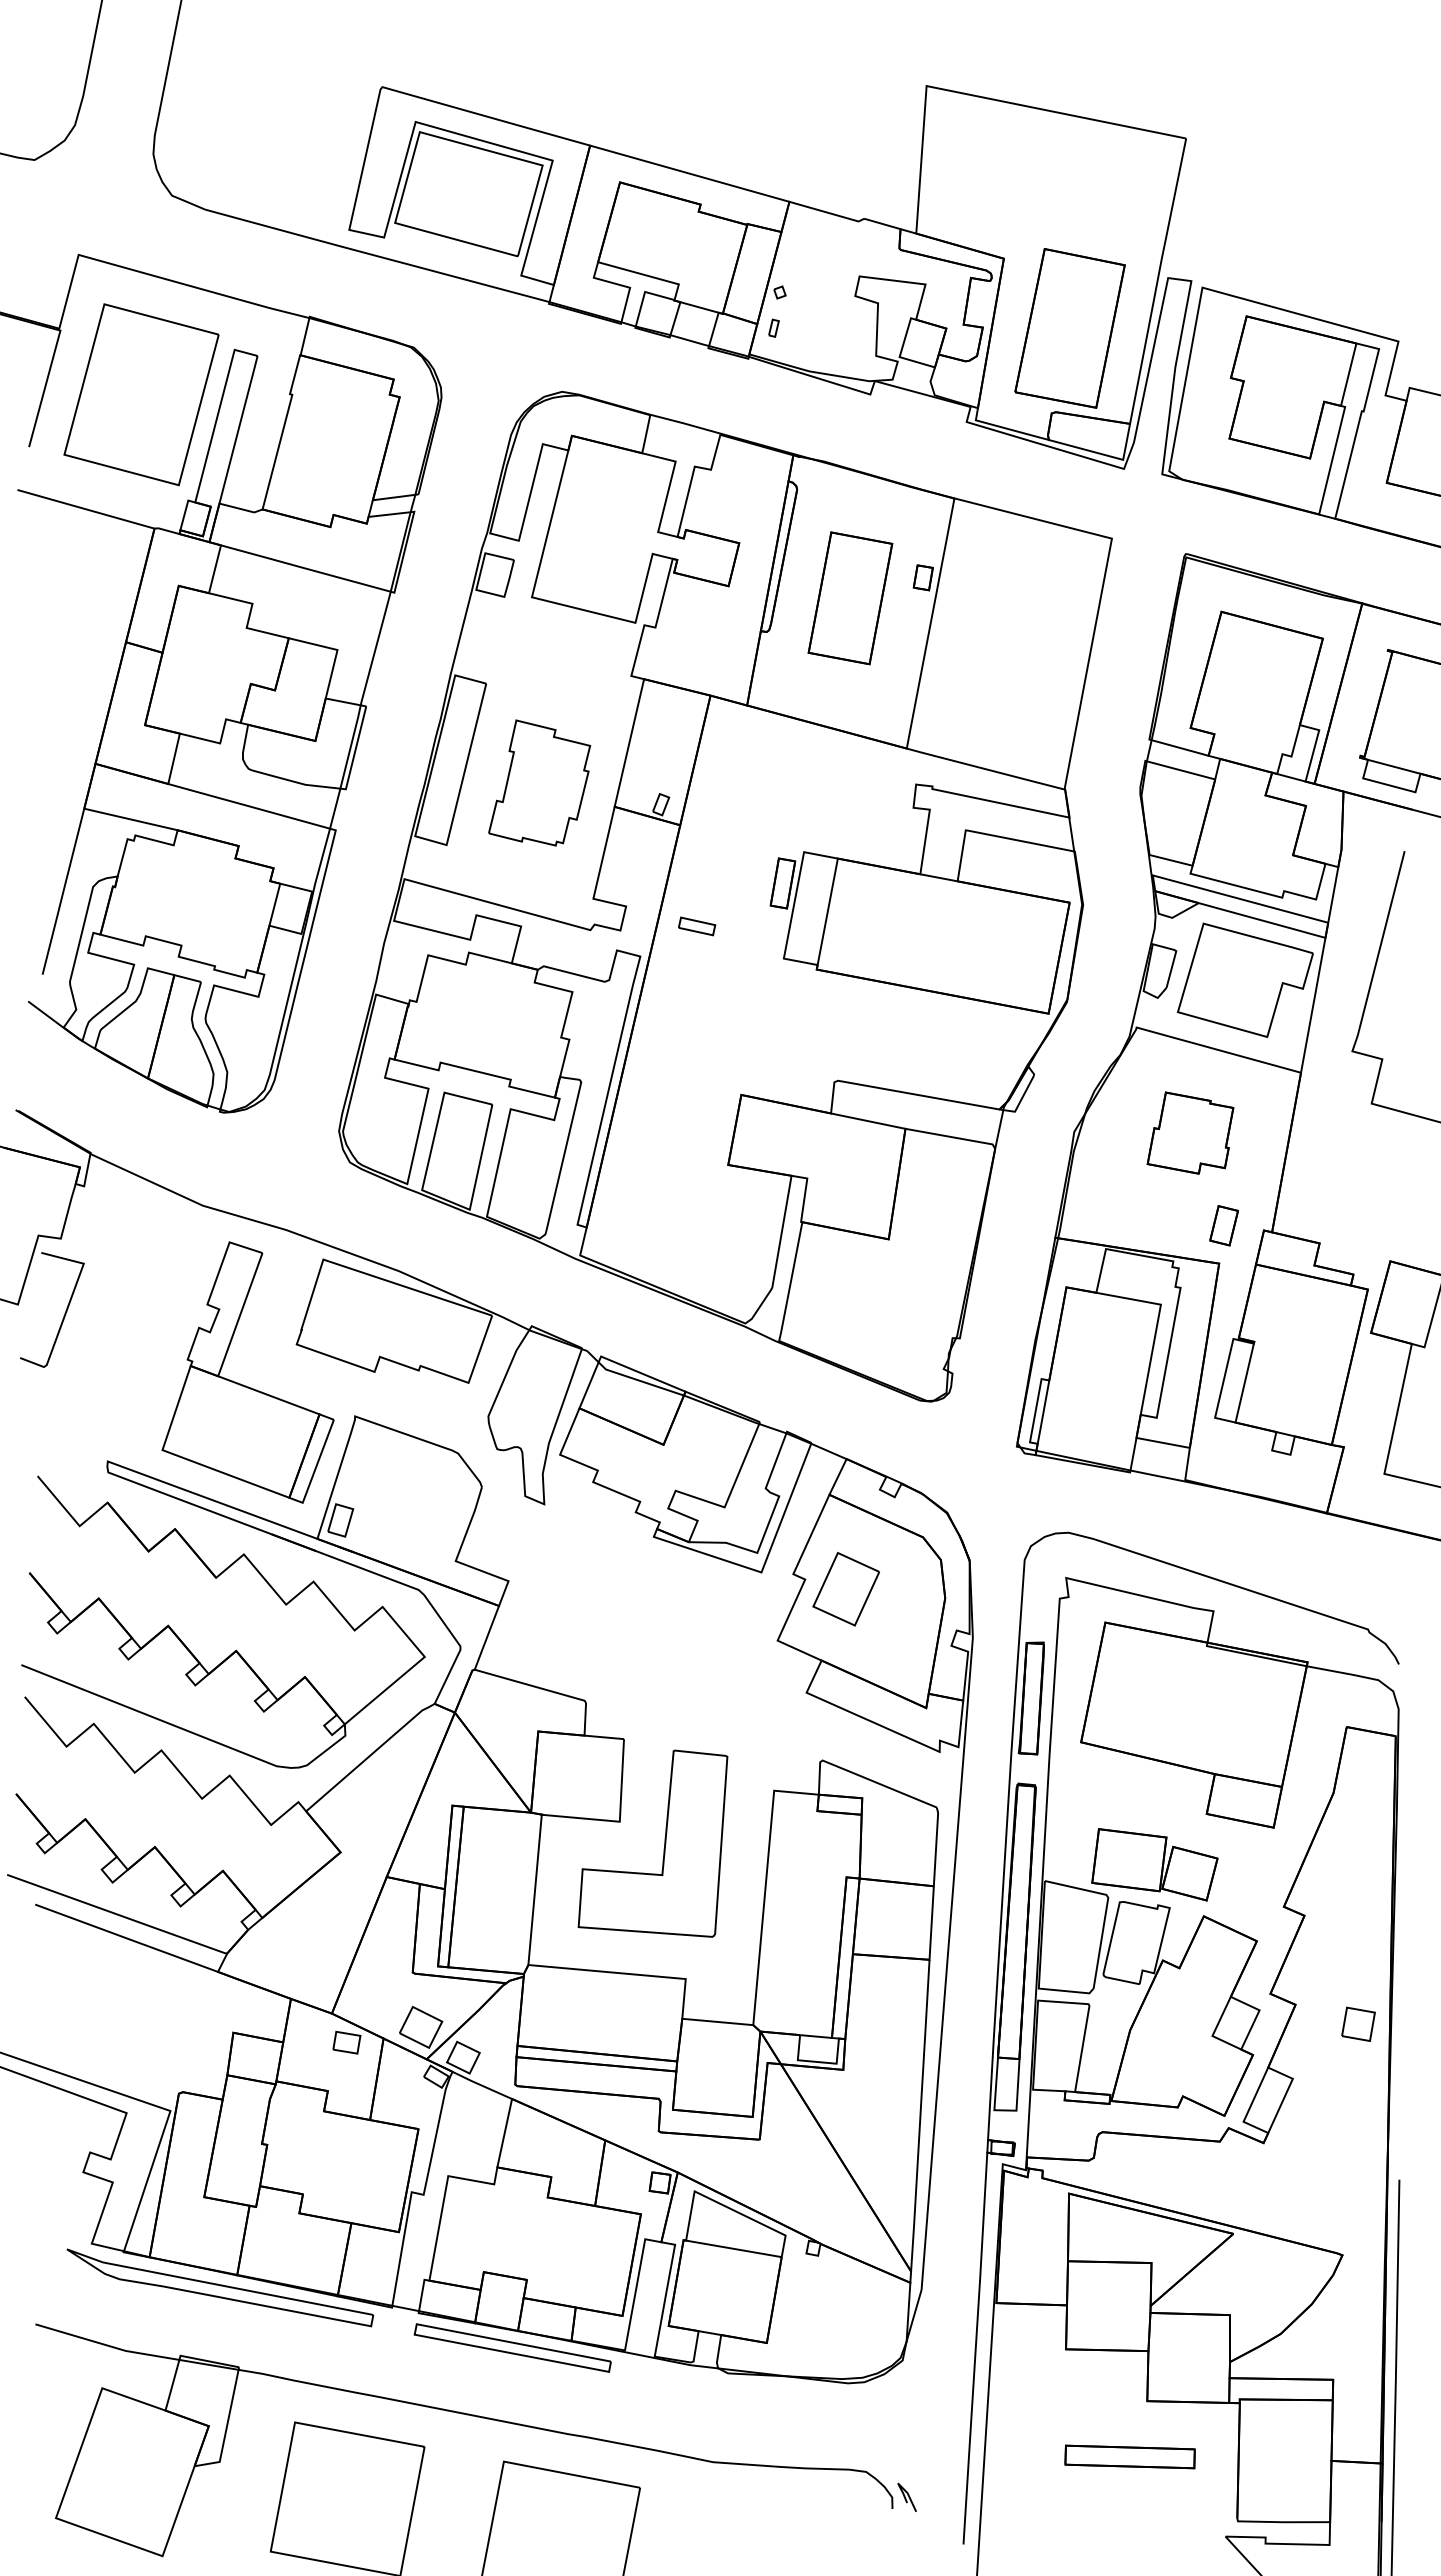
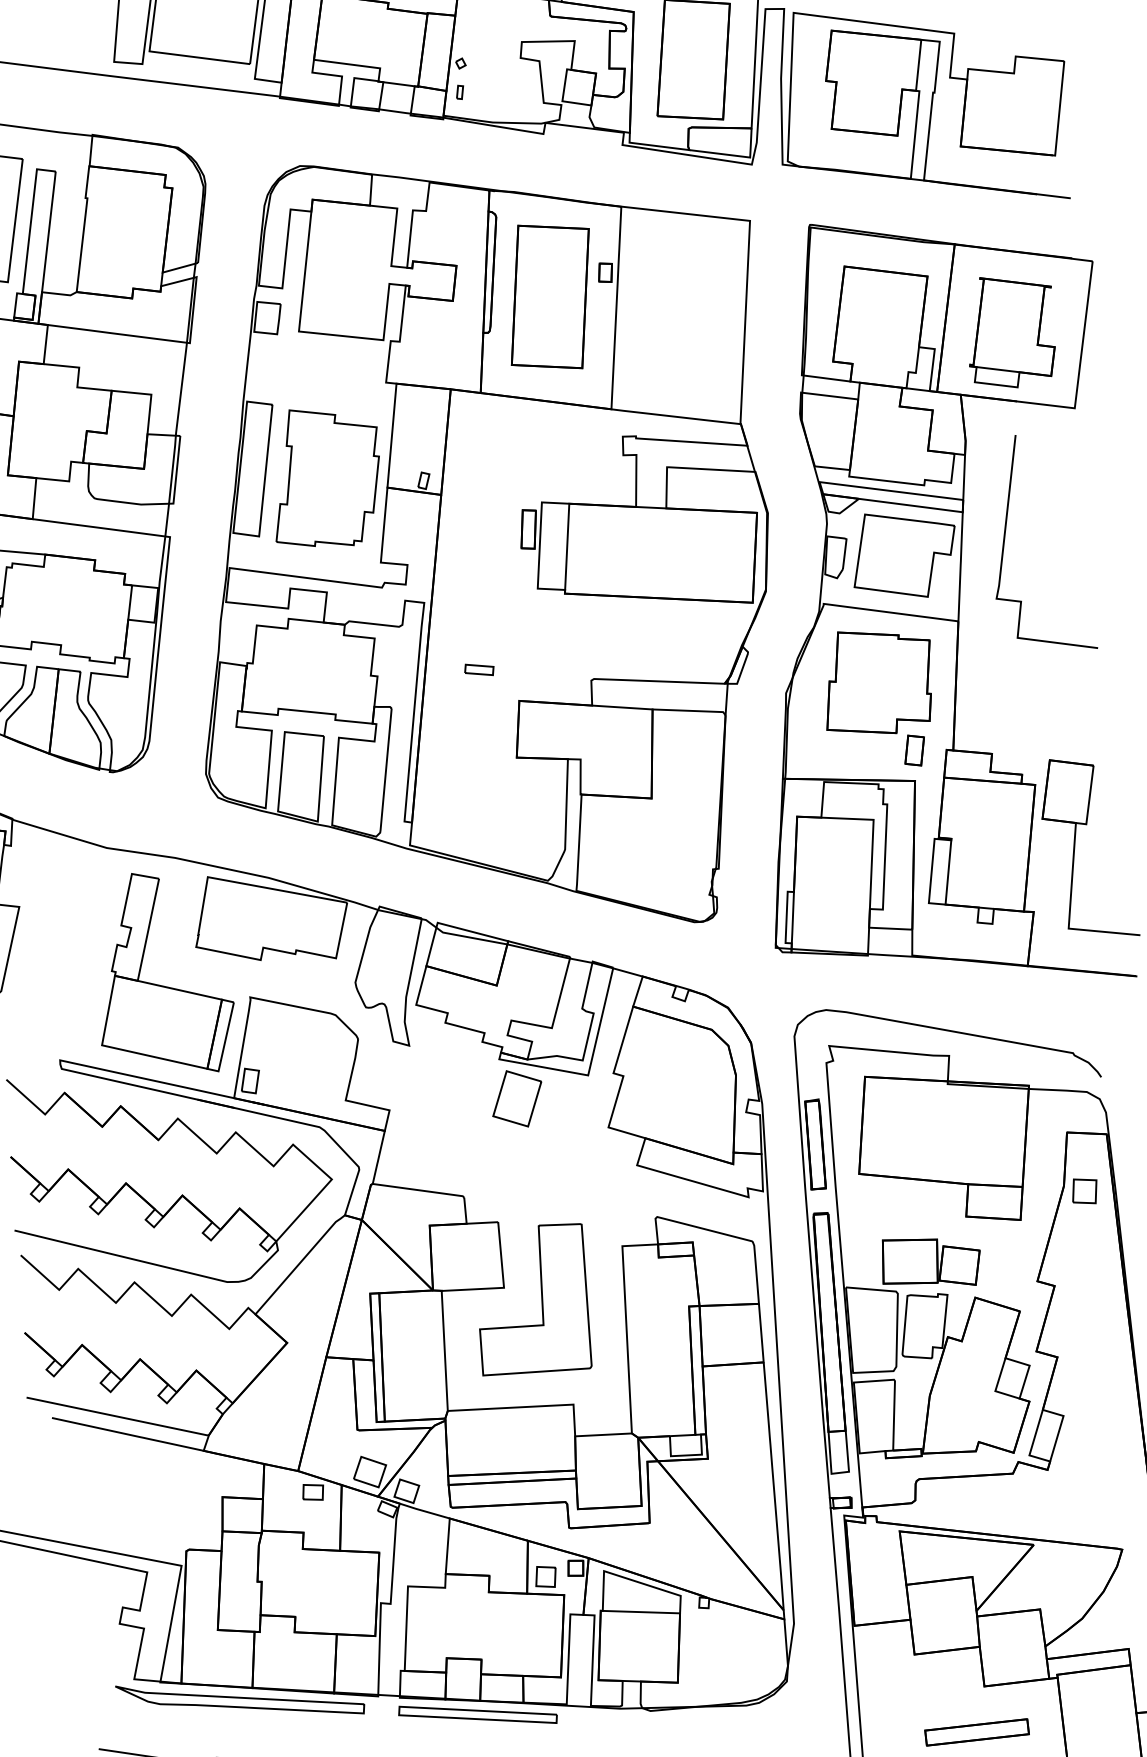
part: (850, 598) -> (550, 297), size x1.43
part: (539, 782) -> (325, 476), size x1.43
part: (697, 926) -> (479, 669), moved
part: (1190, 1132) -> (877, 680), size x1.67
part: (845, 1589) -> (516, 1099), moved
part: (1358, 2023) -> (1084, 1190), moved
part: (620, 2188) -> (545, 1577), added

